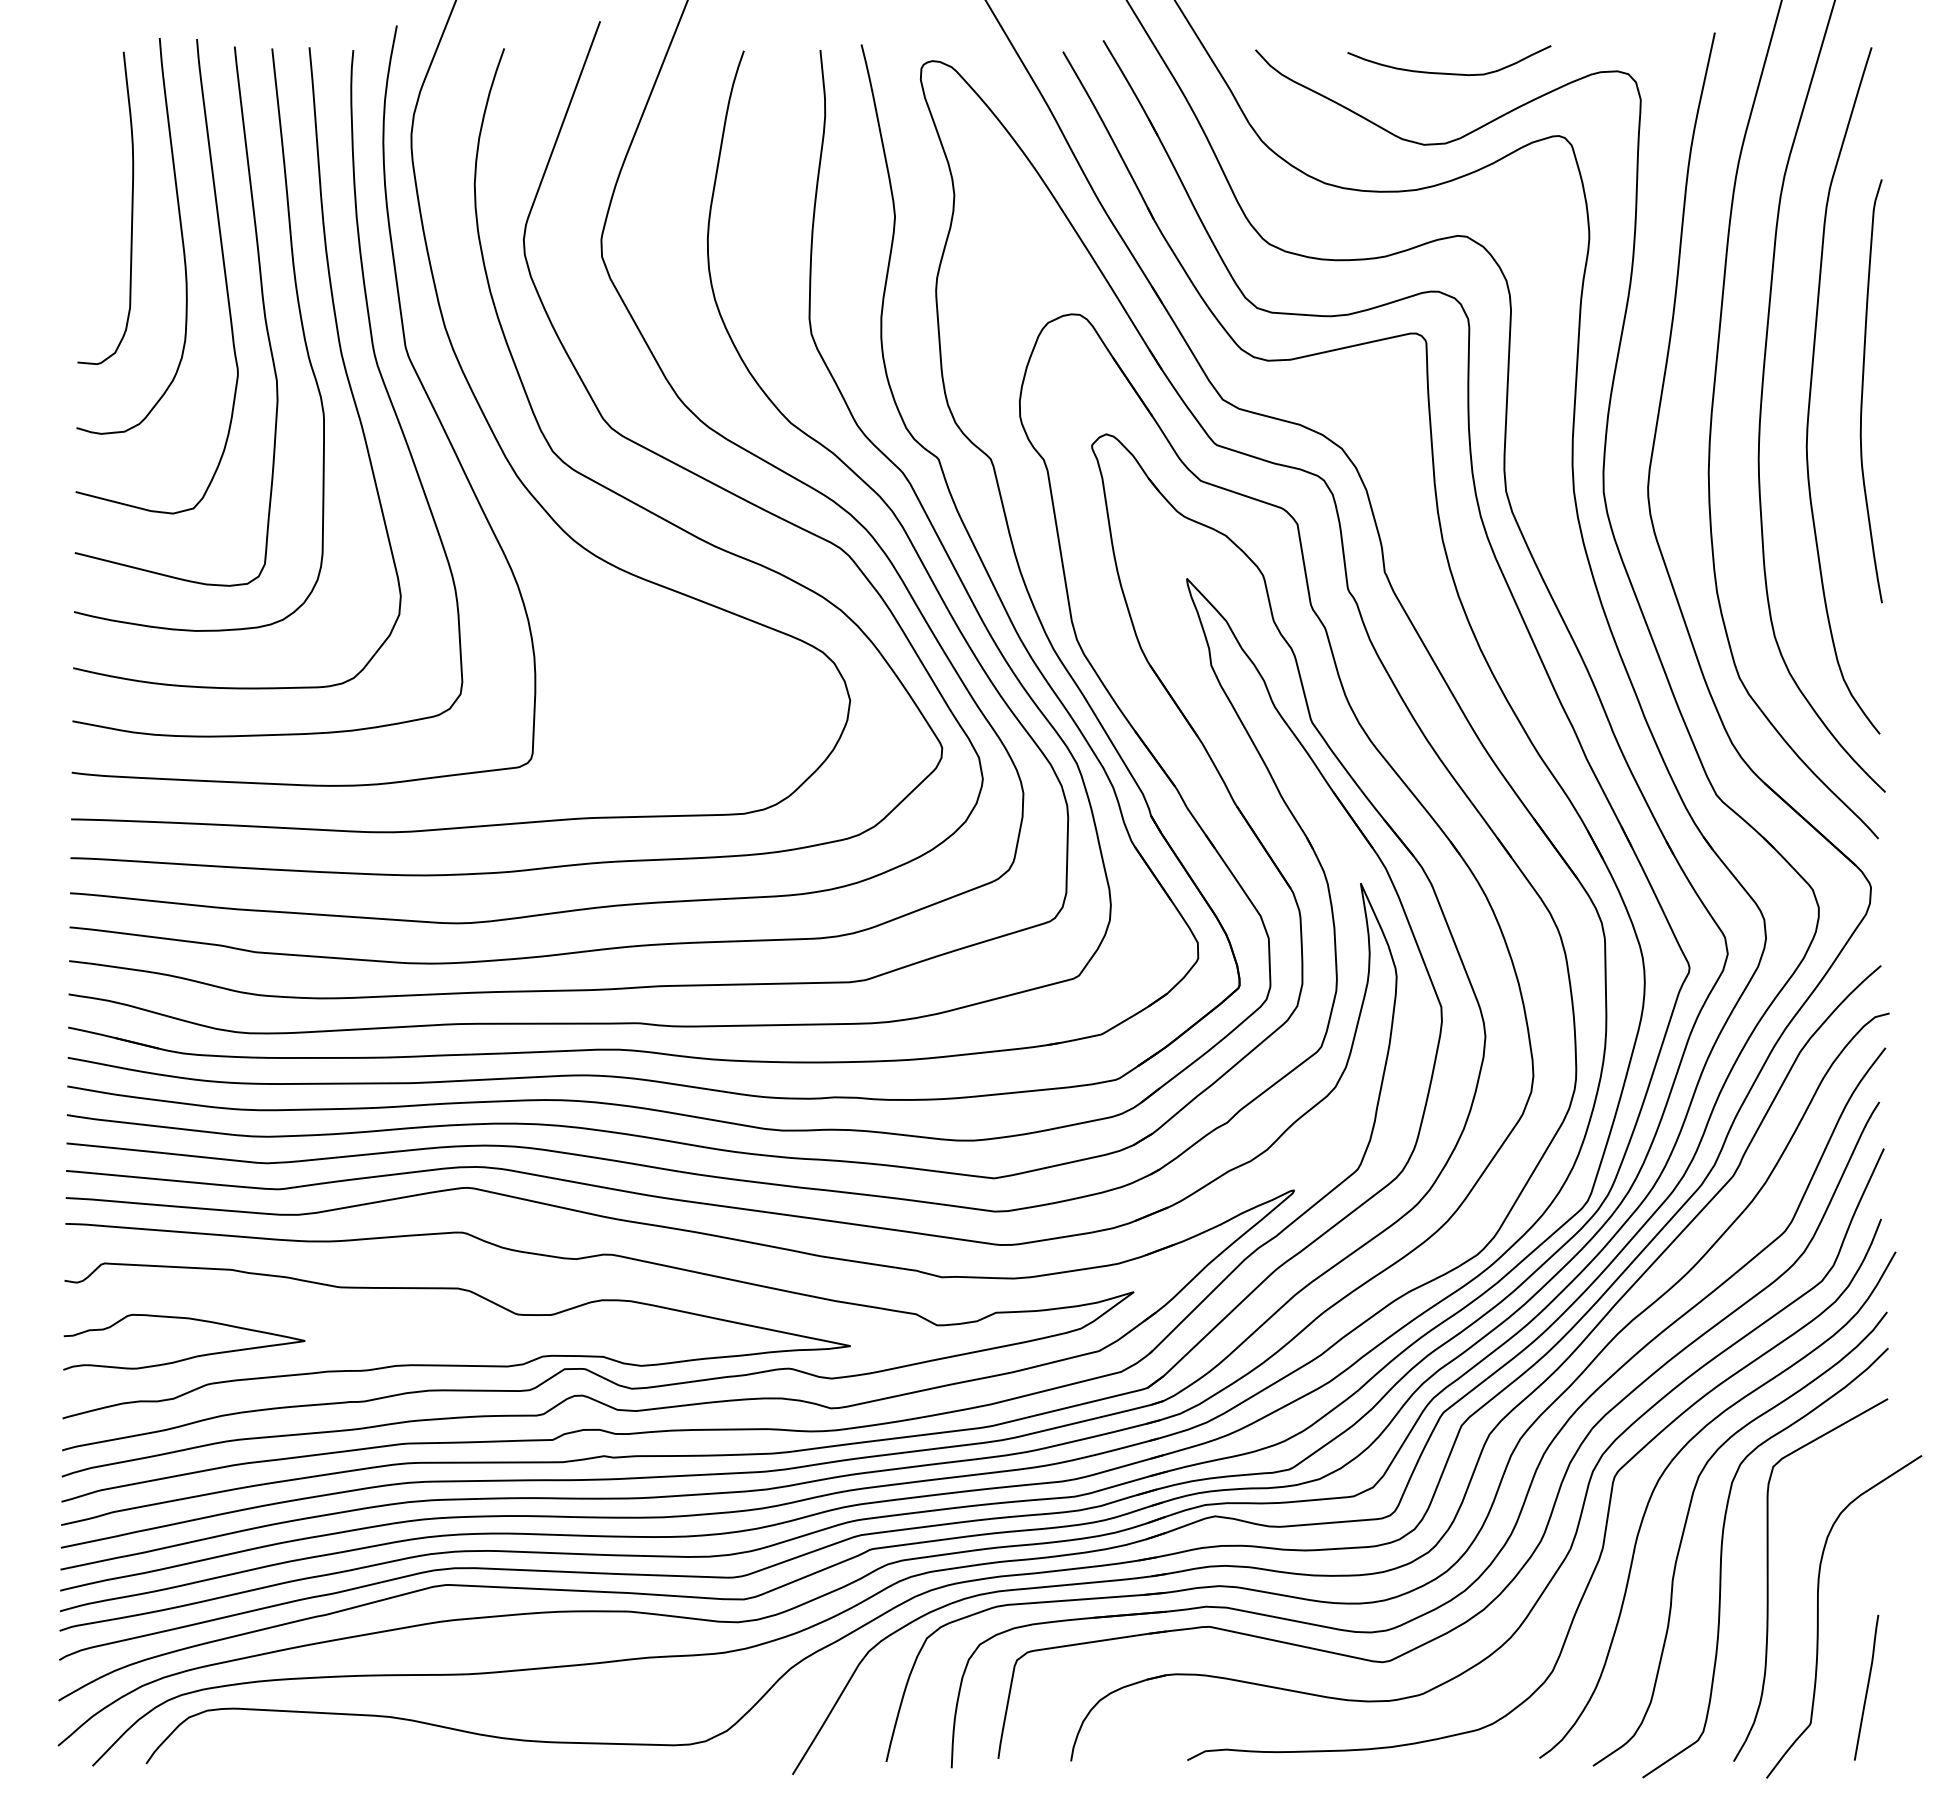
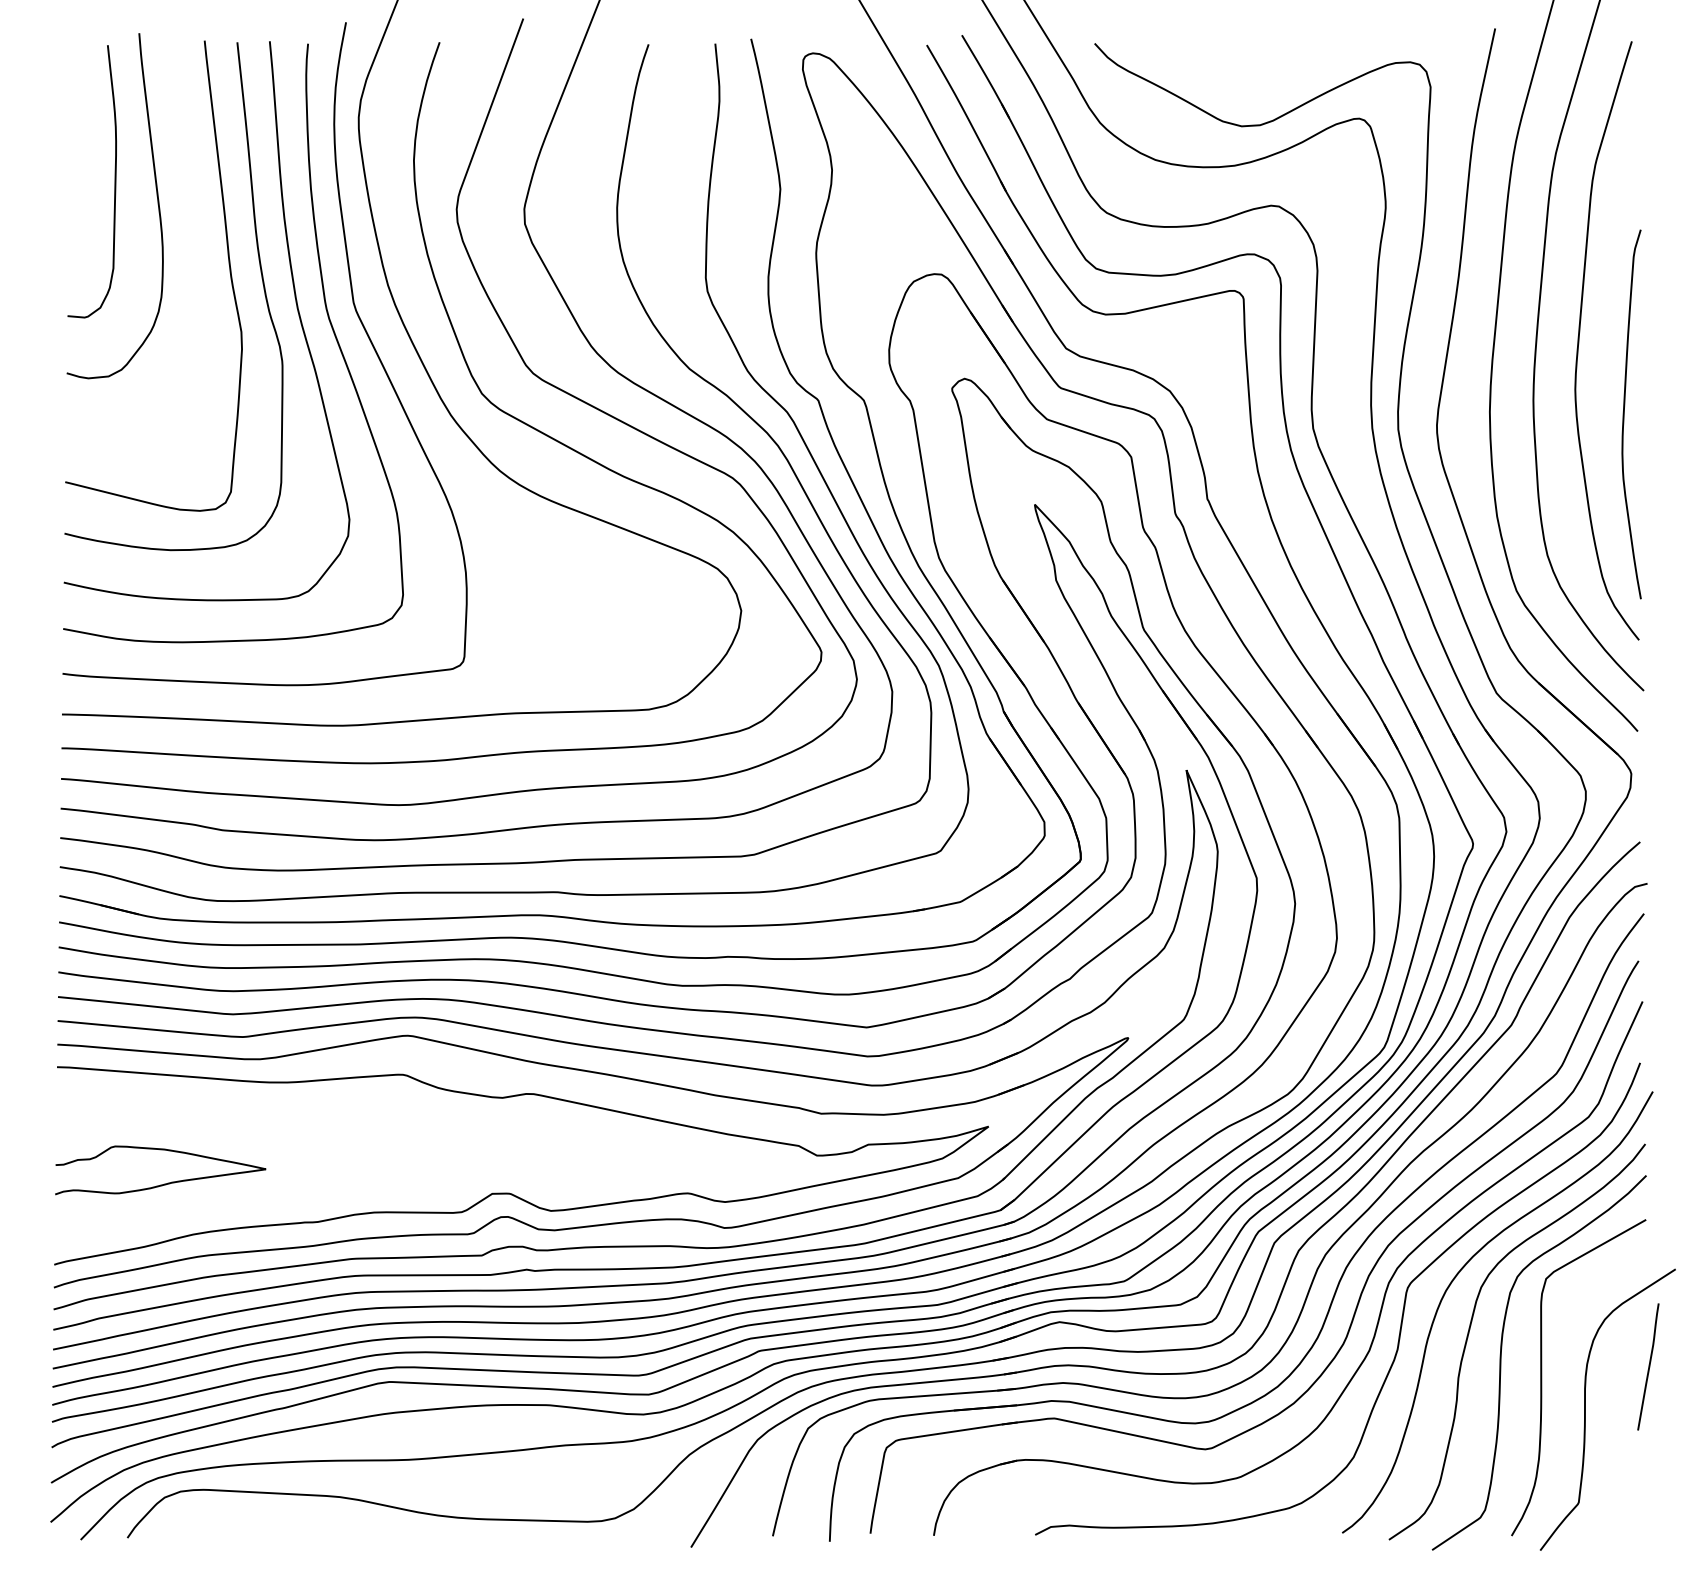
curve: (1445, 72) -> (1260, 63), removed
curve: (223, 269) -> (194, 235), removed
curve: (1863, 391) -> (1624, 414), moved
curve: (456, 1364) -> (398, 1189), removed
curve: (1866, 1687) -> (1648, 1366), moved

